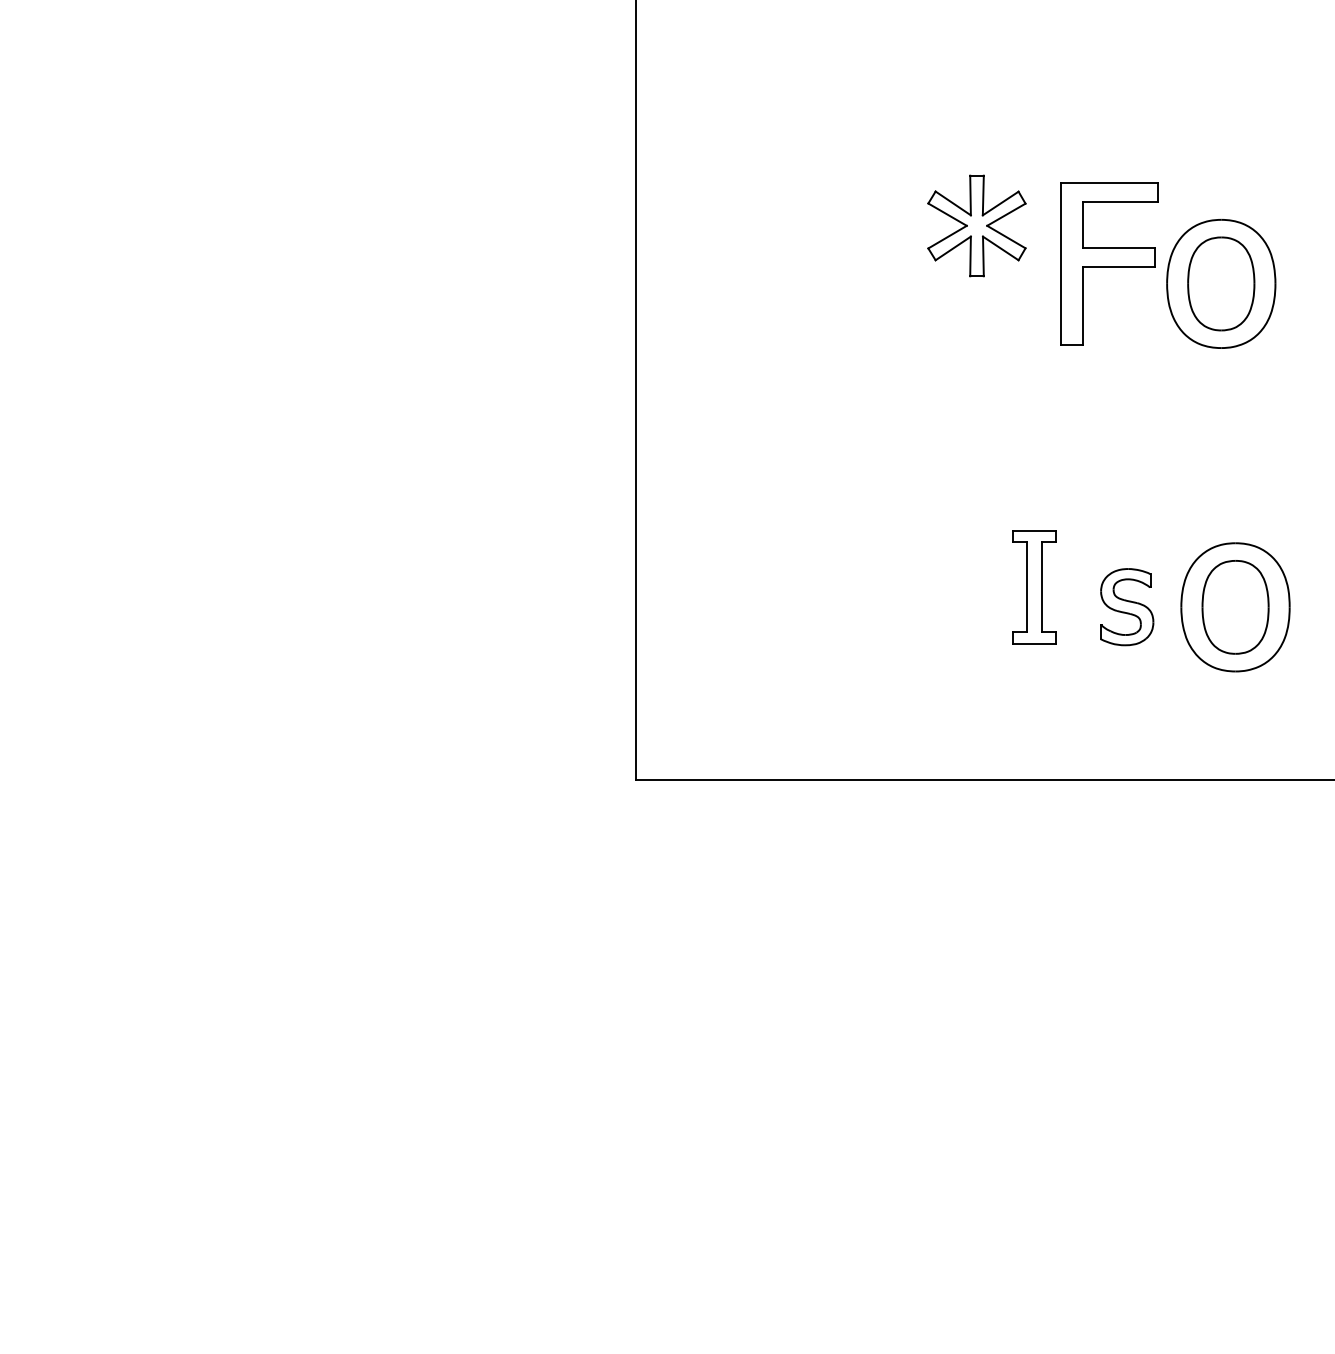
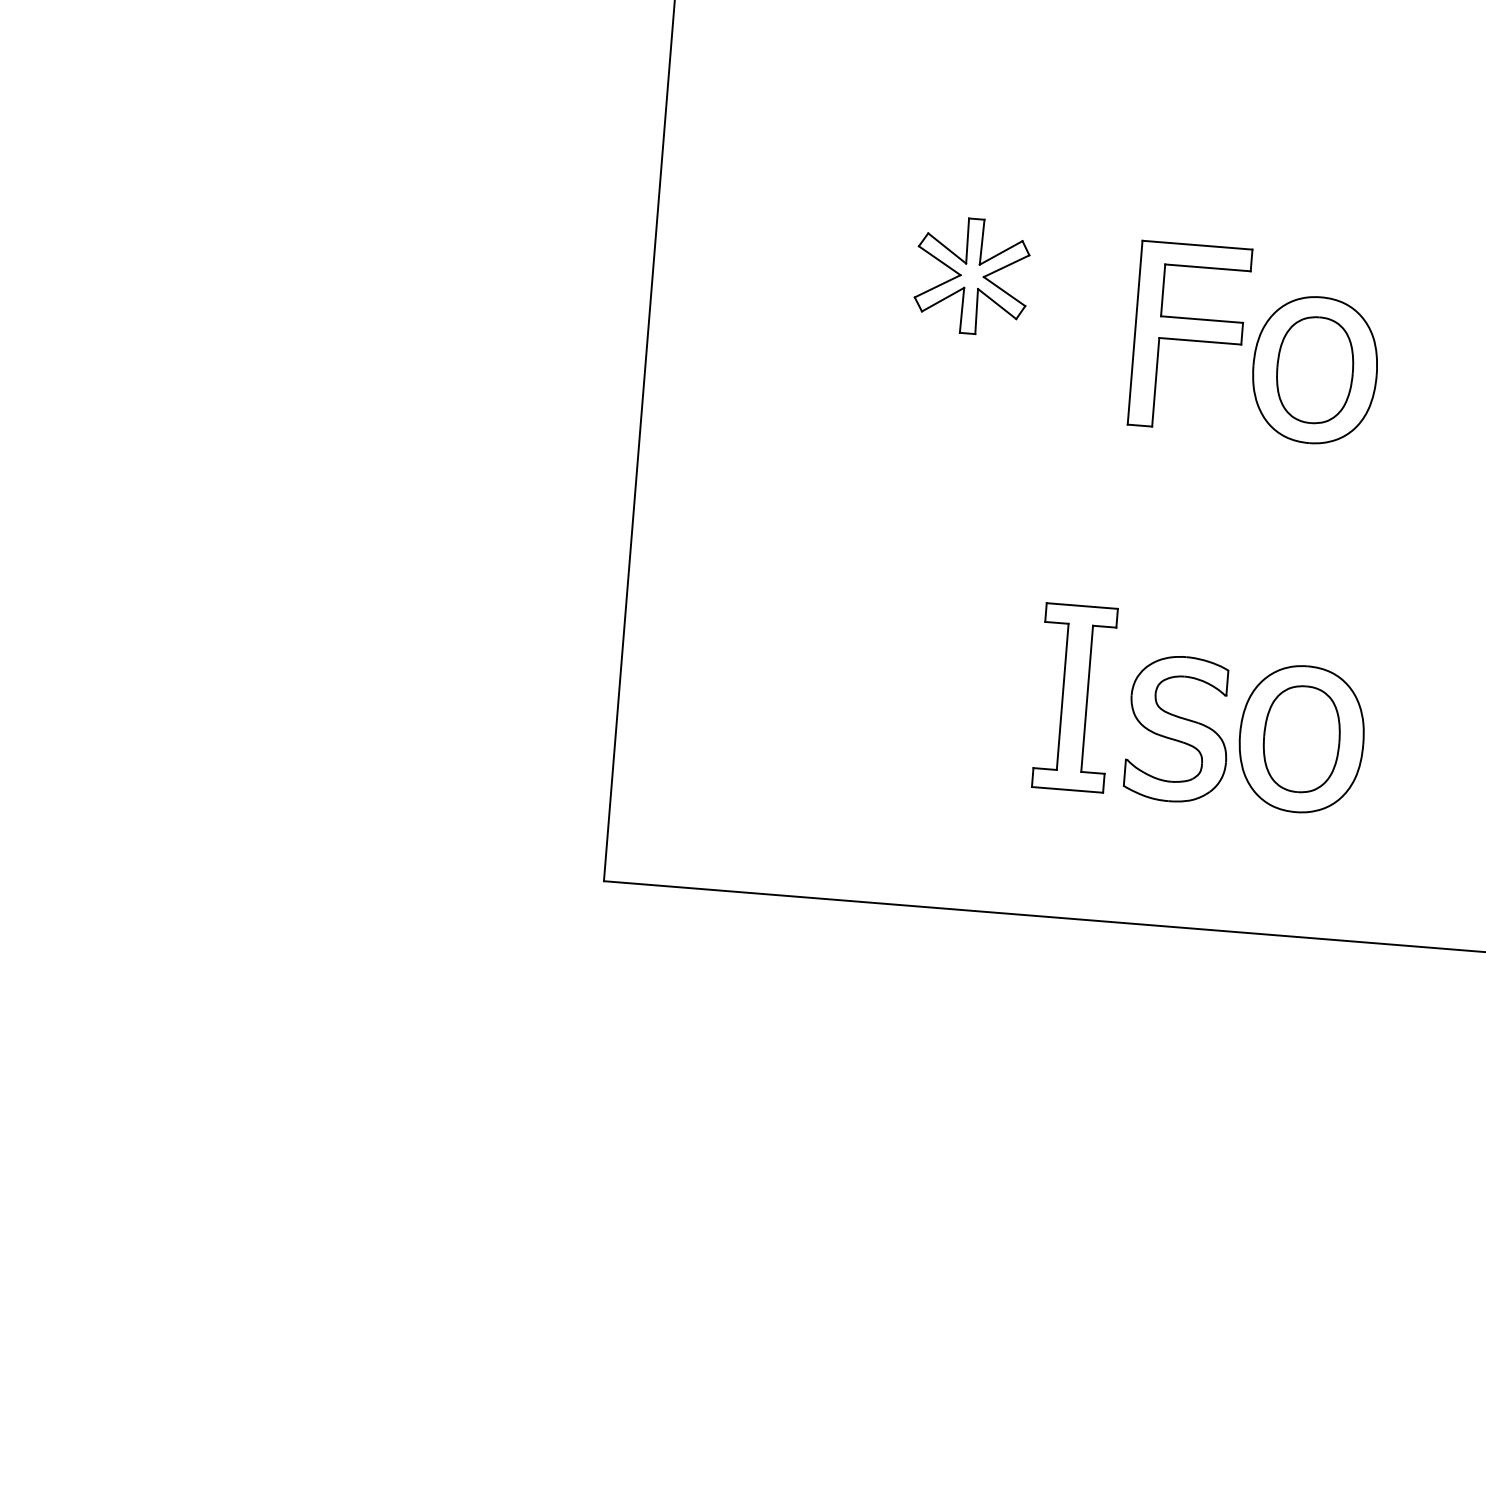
part: (976, 225) -> (971, 275), moved
part: (1034, 586) -> (1075, 697), size x1.43
part: (1126, 606) -> (1177, 728), size x1.67

